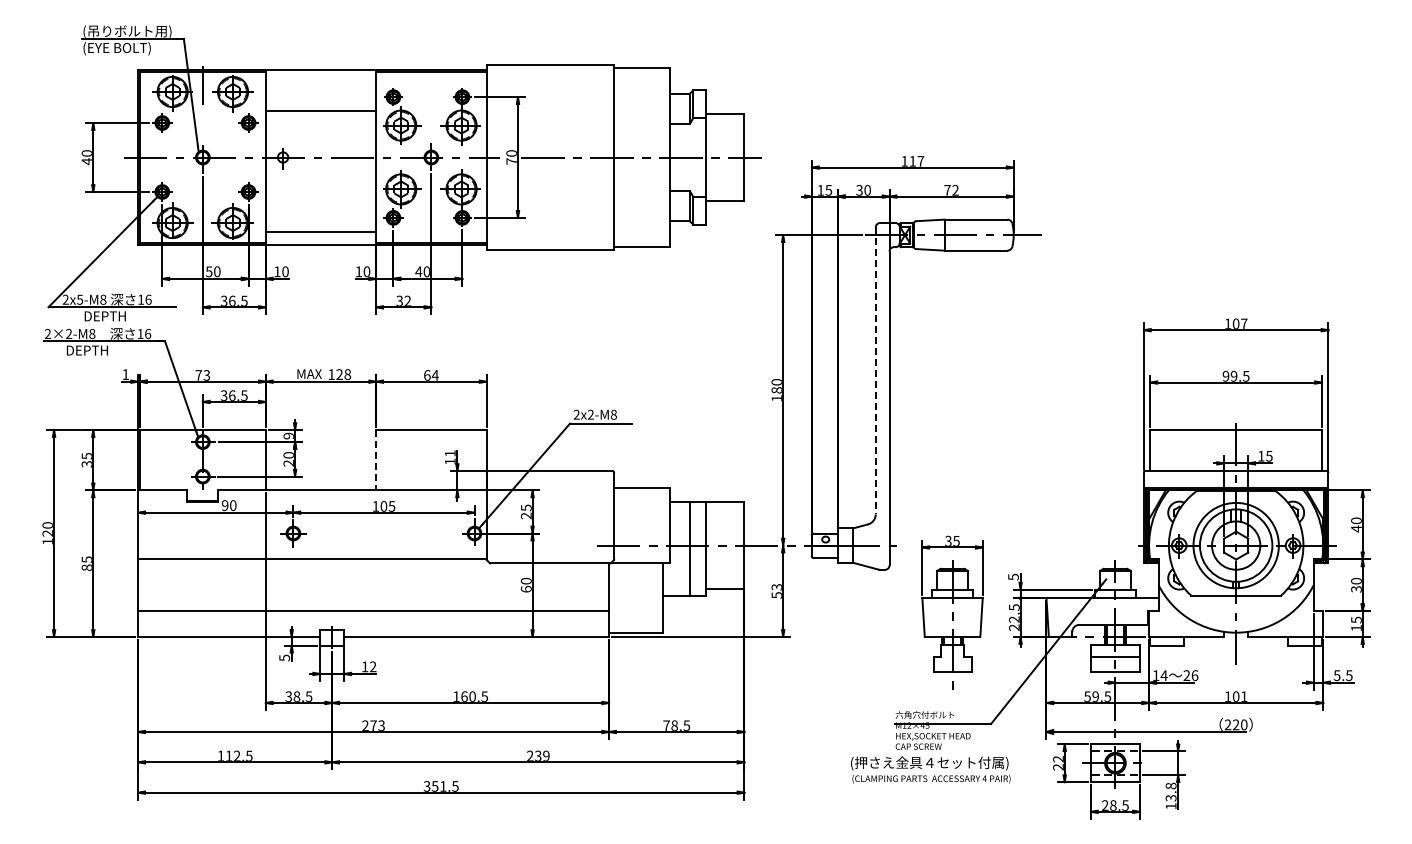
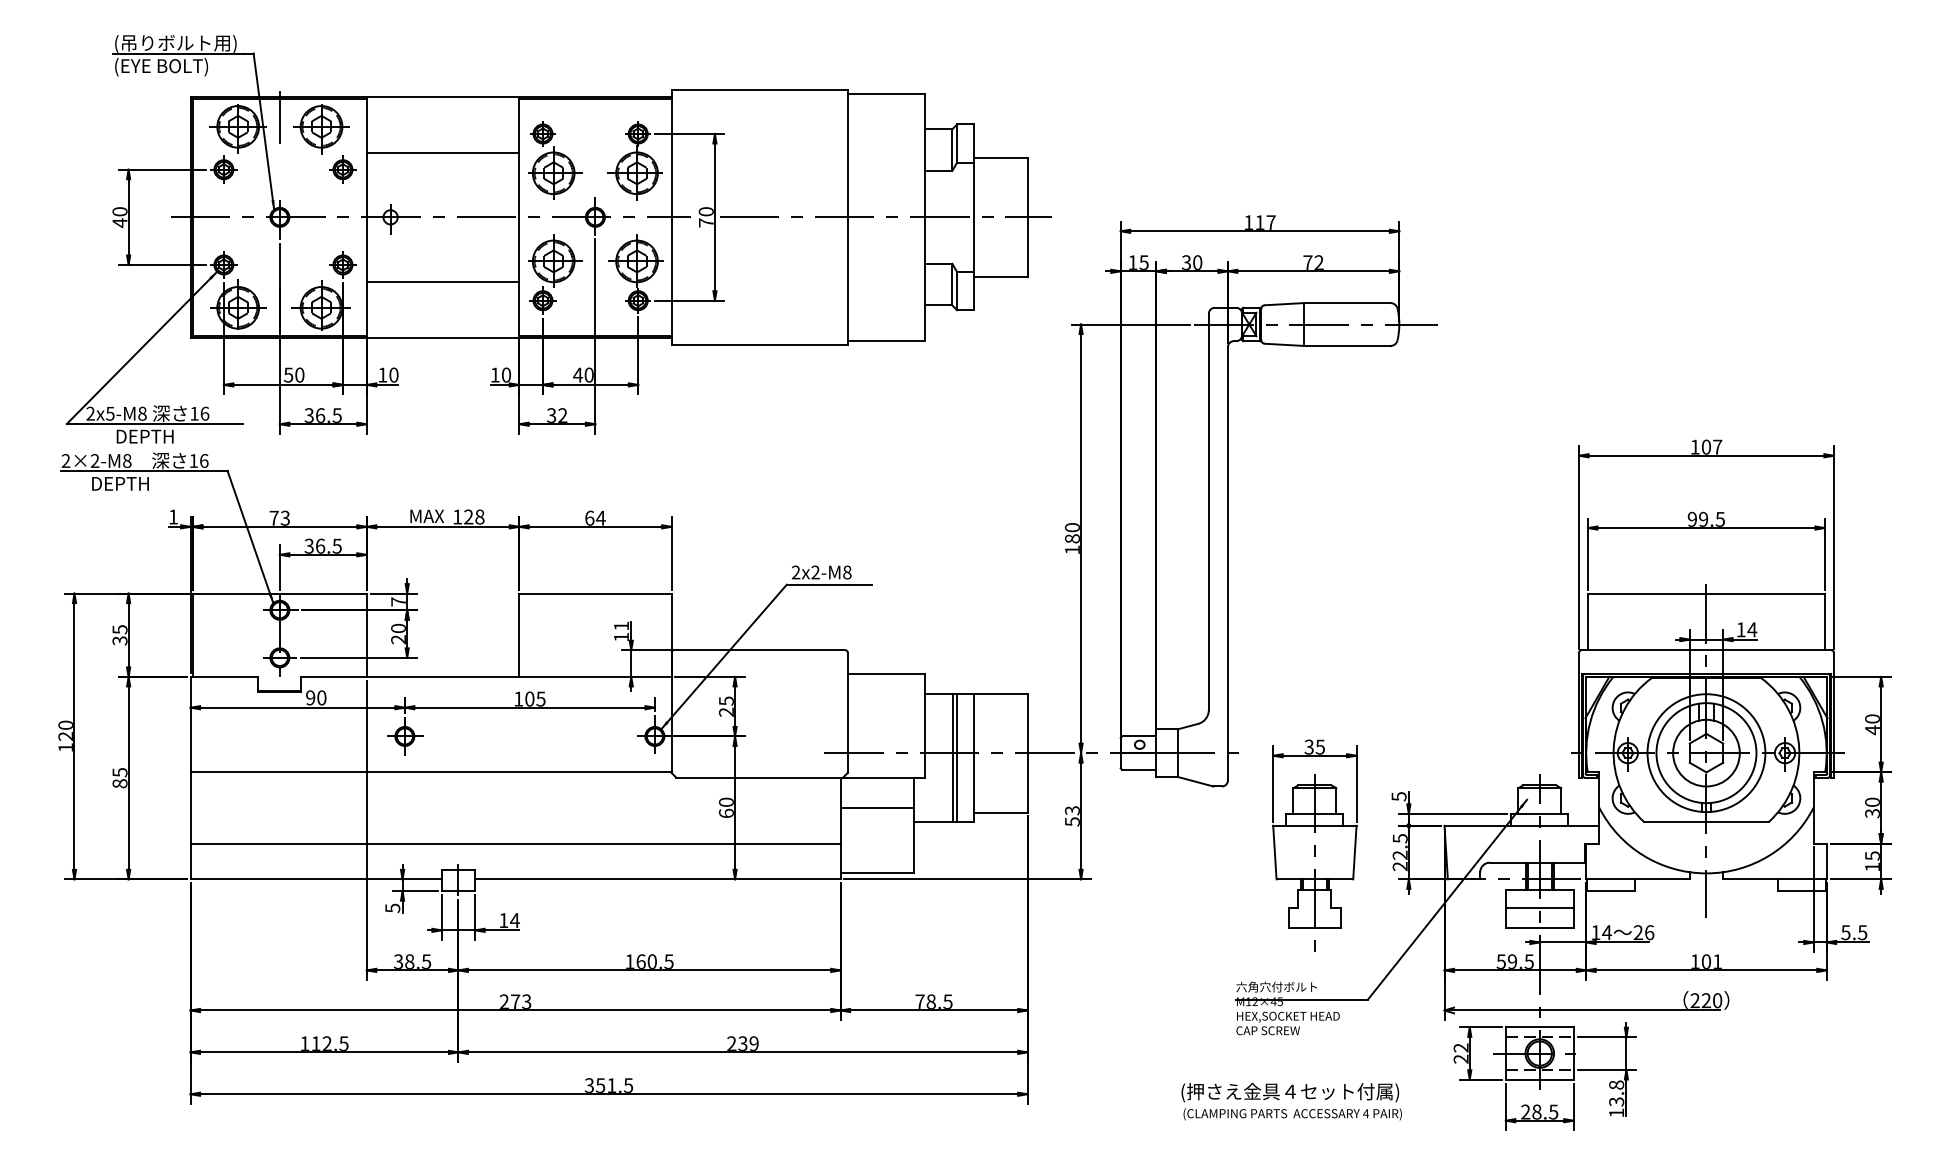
line: (320, 232) -> (442, 282), moved
line: (875, 370) -> (1208, 511), dashed -> solid
text: (288, 435) -> (398, 601), 9 -> 7
text: (1268, 456) -> (1751, 630), 15 -> 14
line: (376, 460) -> (519, 635), dashed -> solid
line: (693, 548) -> (957, 757), added
line: (635, 585) -> (877, 808), added
text: (372, 666) -> (514, 920), 12 -> 14
text: (930, 769) -> (1291, 1100), moved

